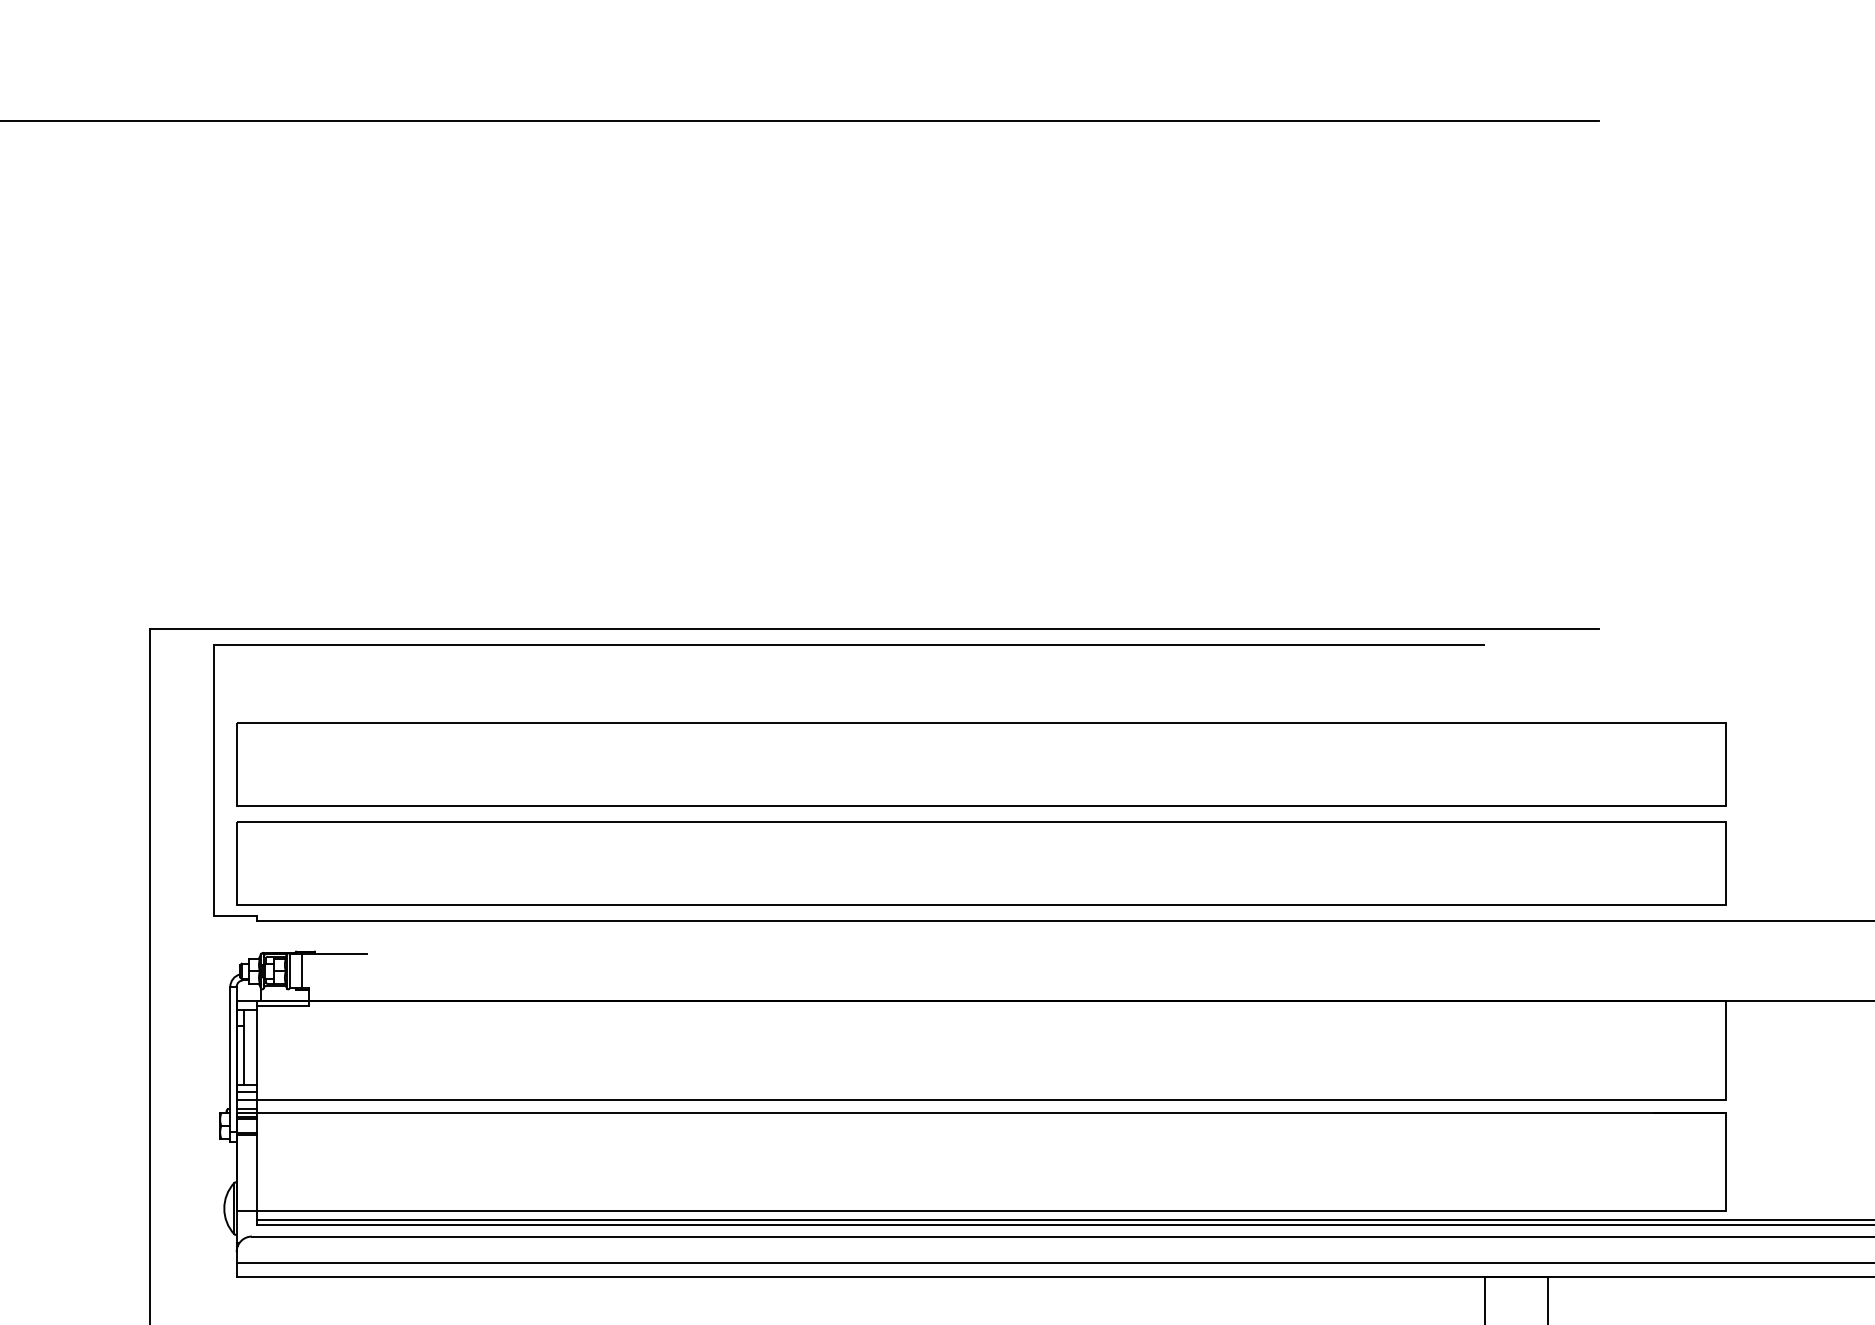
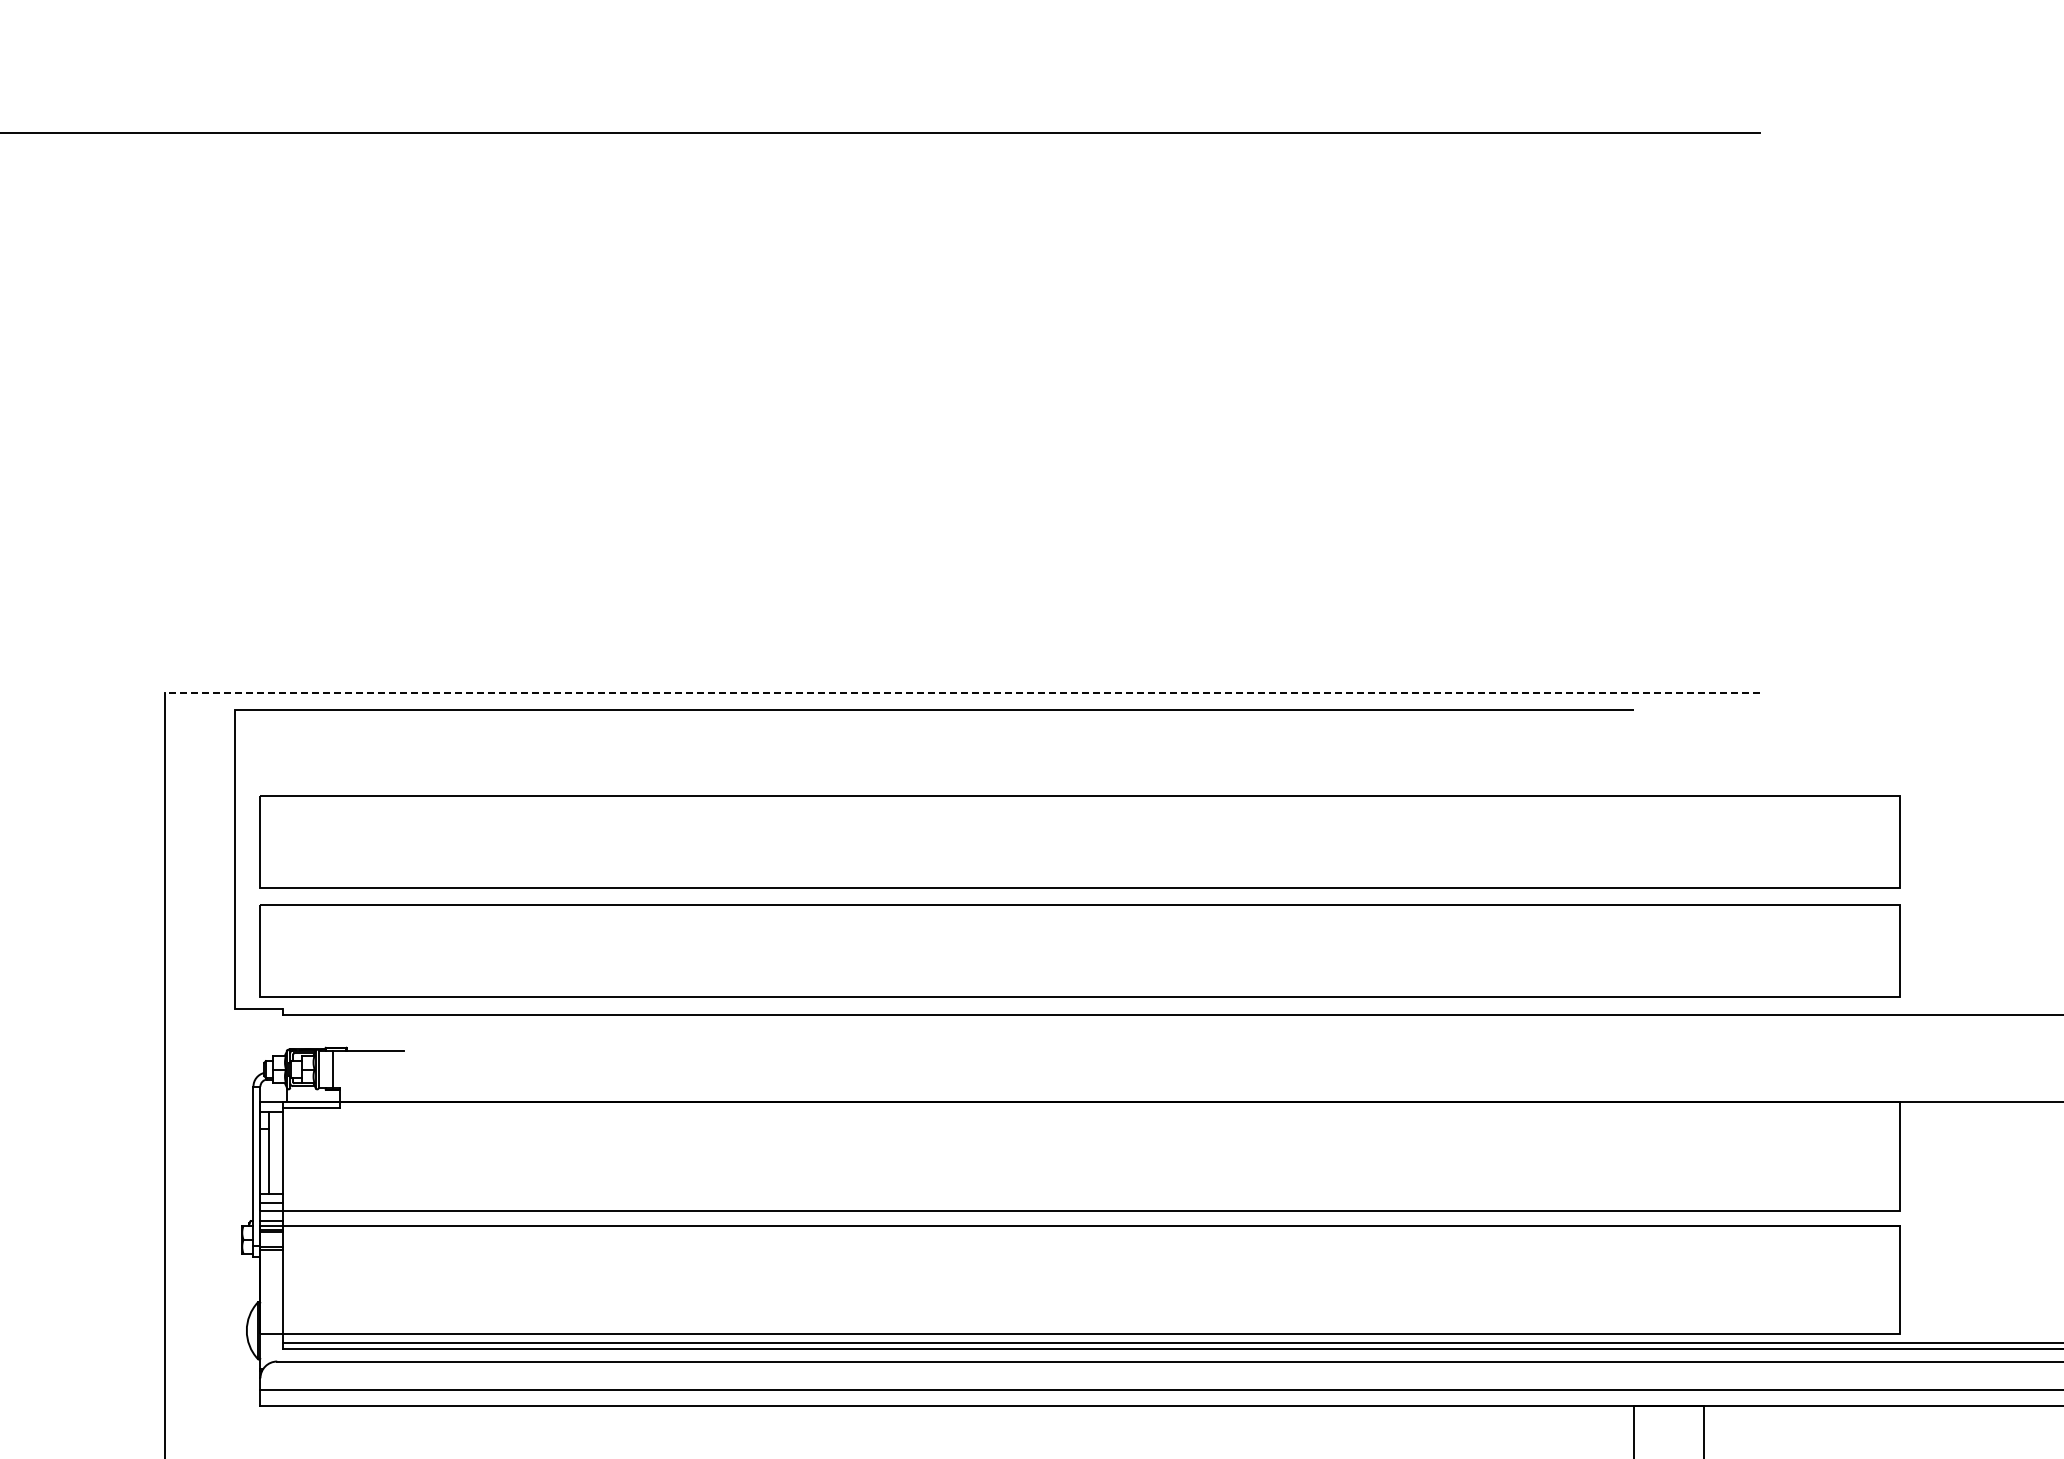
line: (874, 628) -> (962, 692), solid -> dashed

